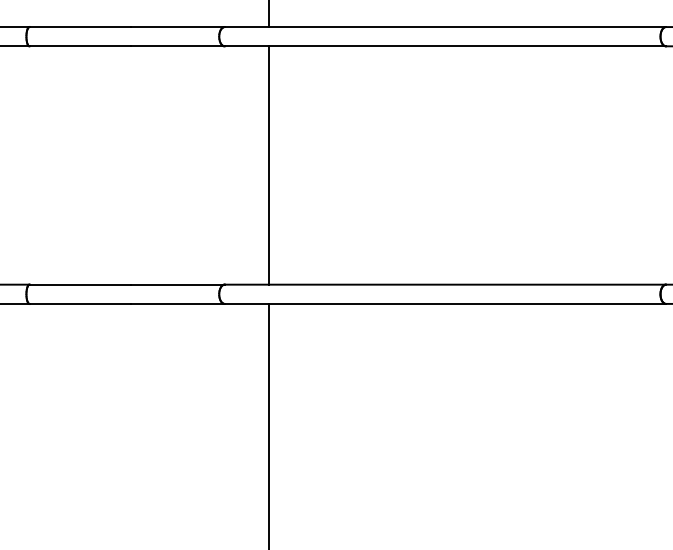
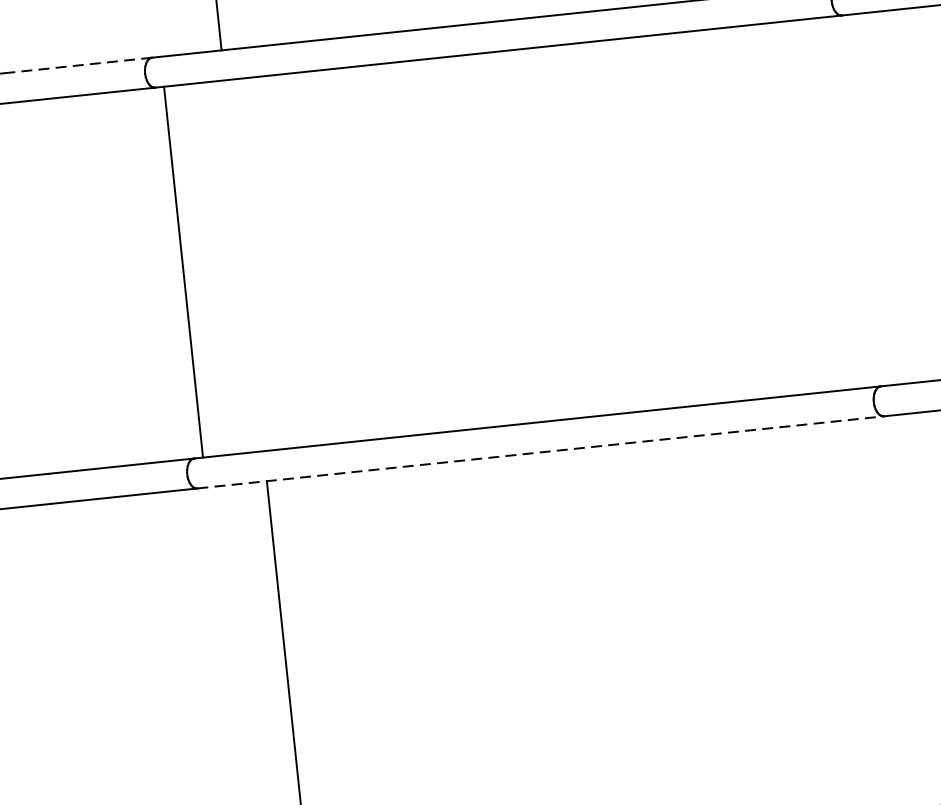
line: (177, 27) -> (78, 66), solid -> dashed
line: (269, 165) -> (183, 272), moved
line: (445, 303) -> (540, 451), solid -> dashed

